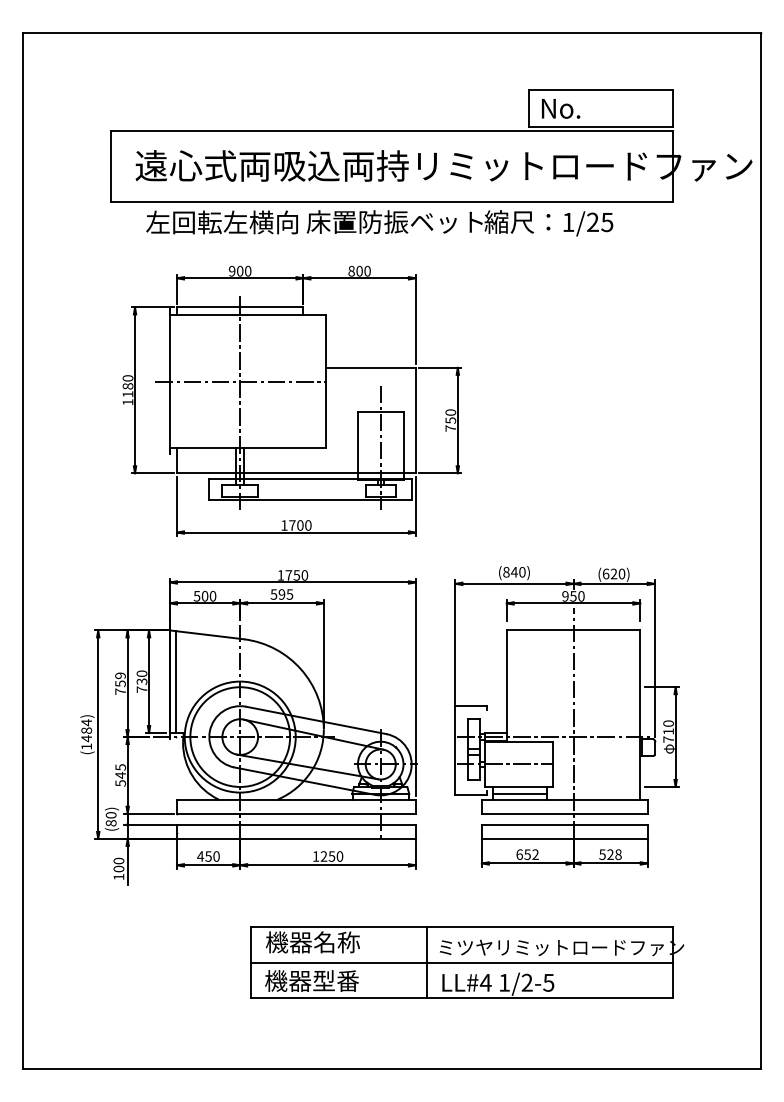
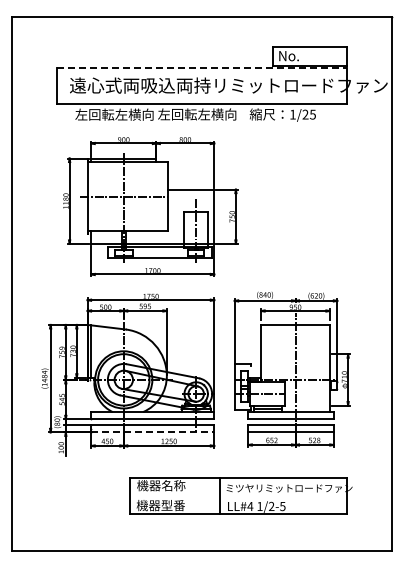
line: (392, 130) -> (202, 67), solid -> dashed
text: (394, 222) -> (203, 114), 床置防振ベット -> 左回転左横向
line: (295, 839) -> (152, 432), solid -> dashed
line: (460, 963) -> (237, 496), removed

